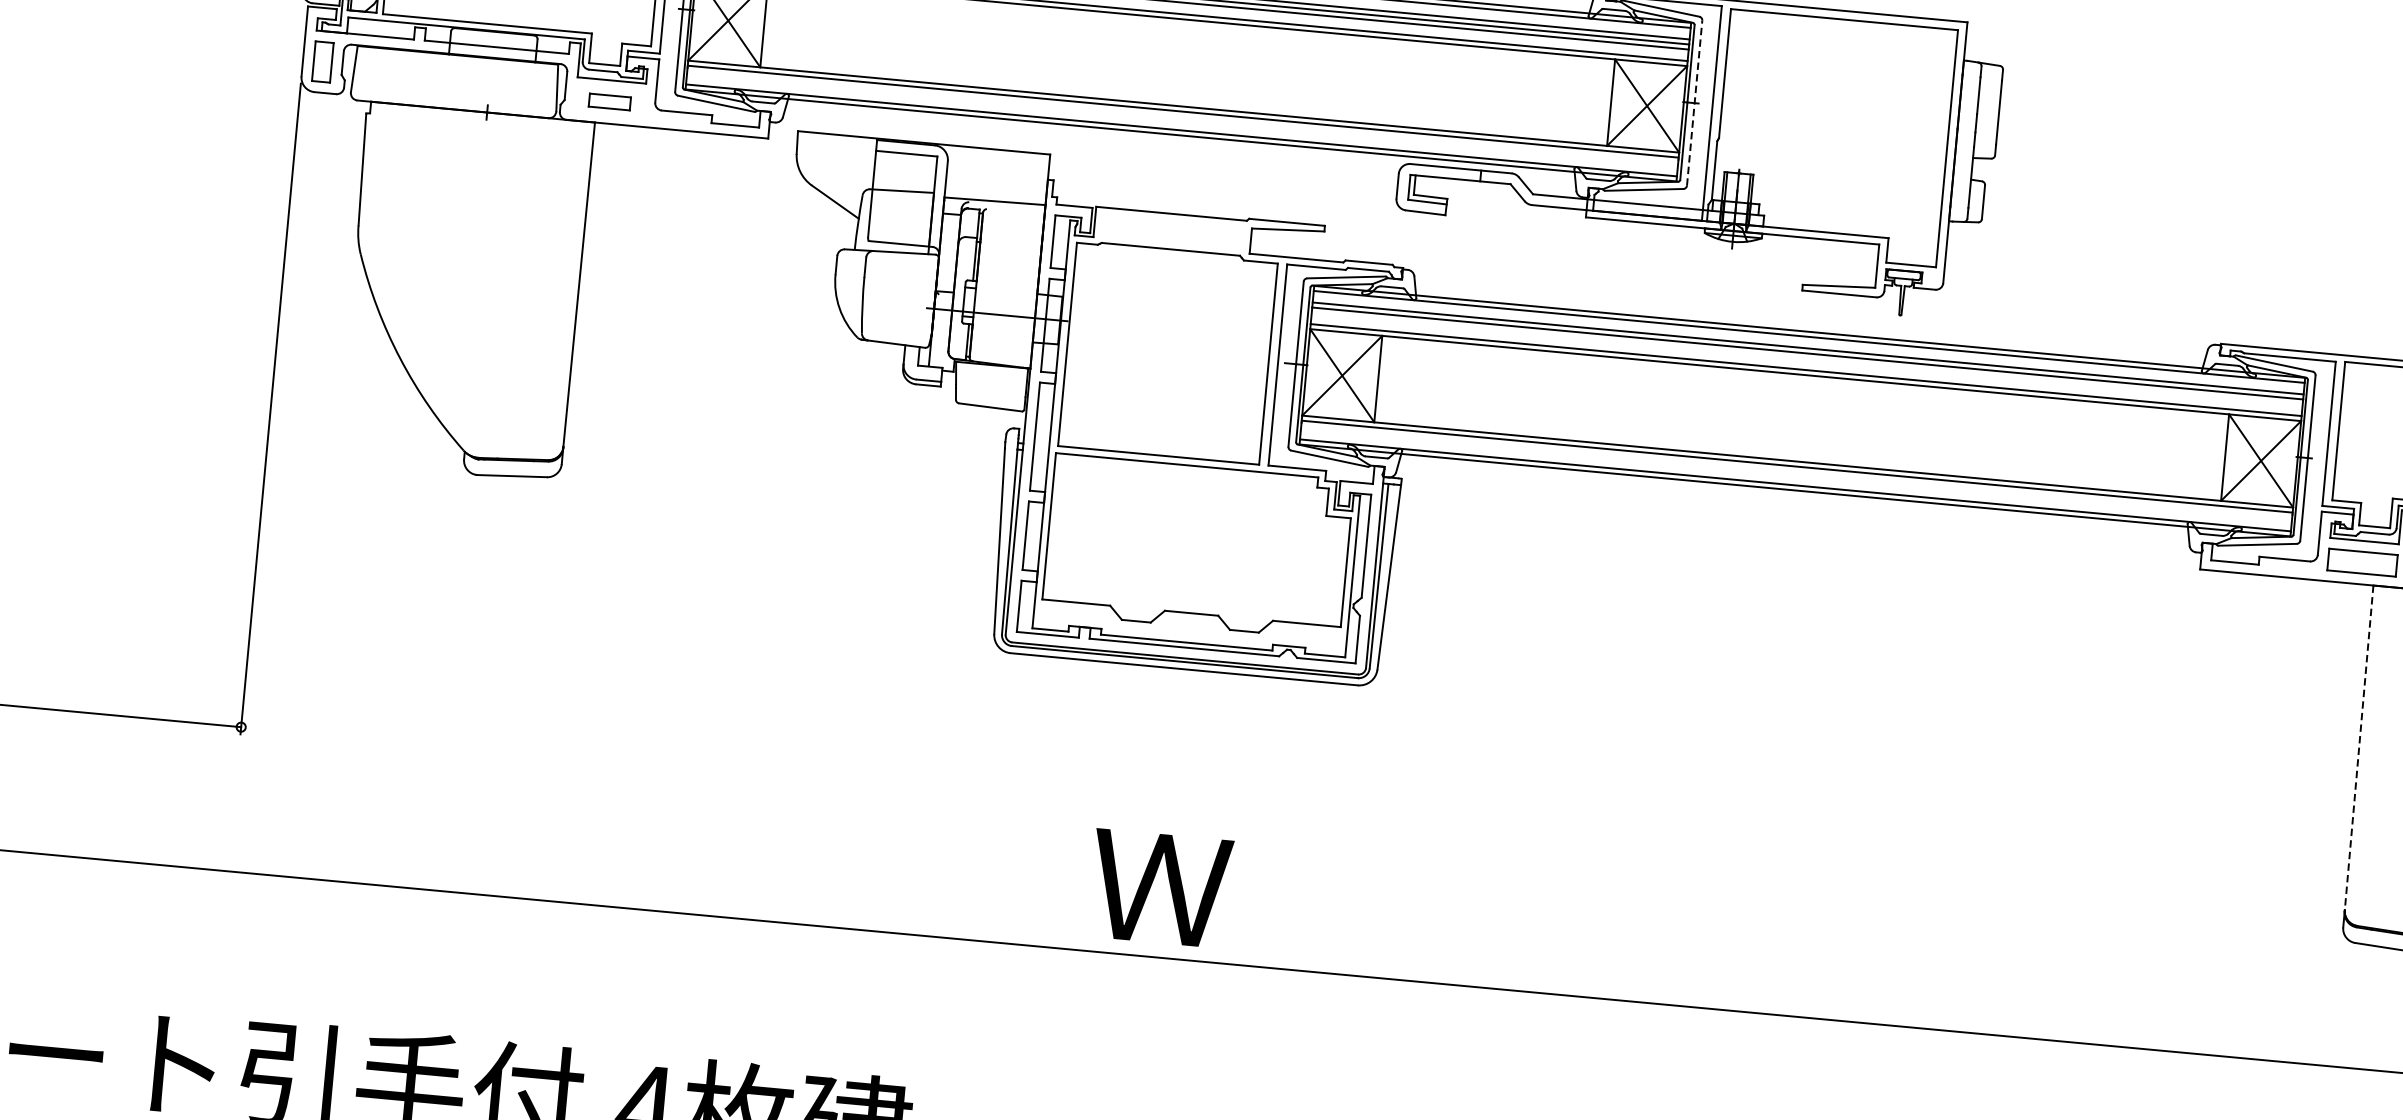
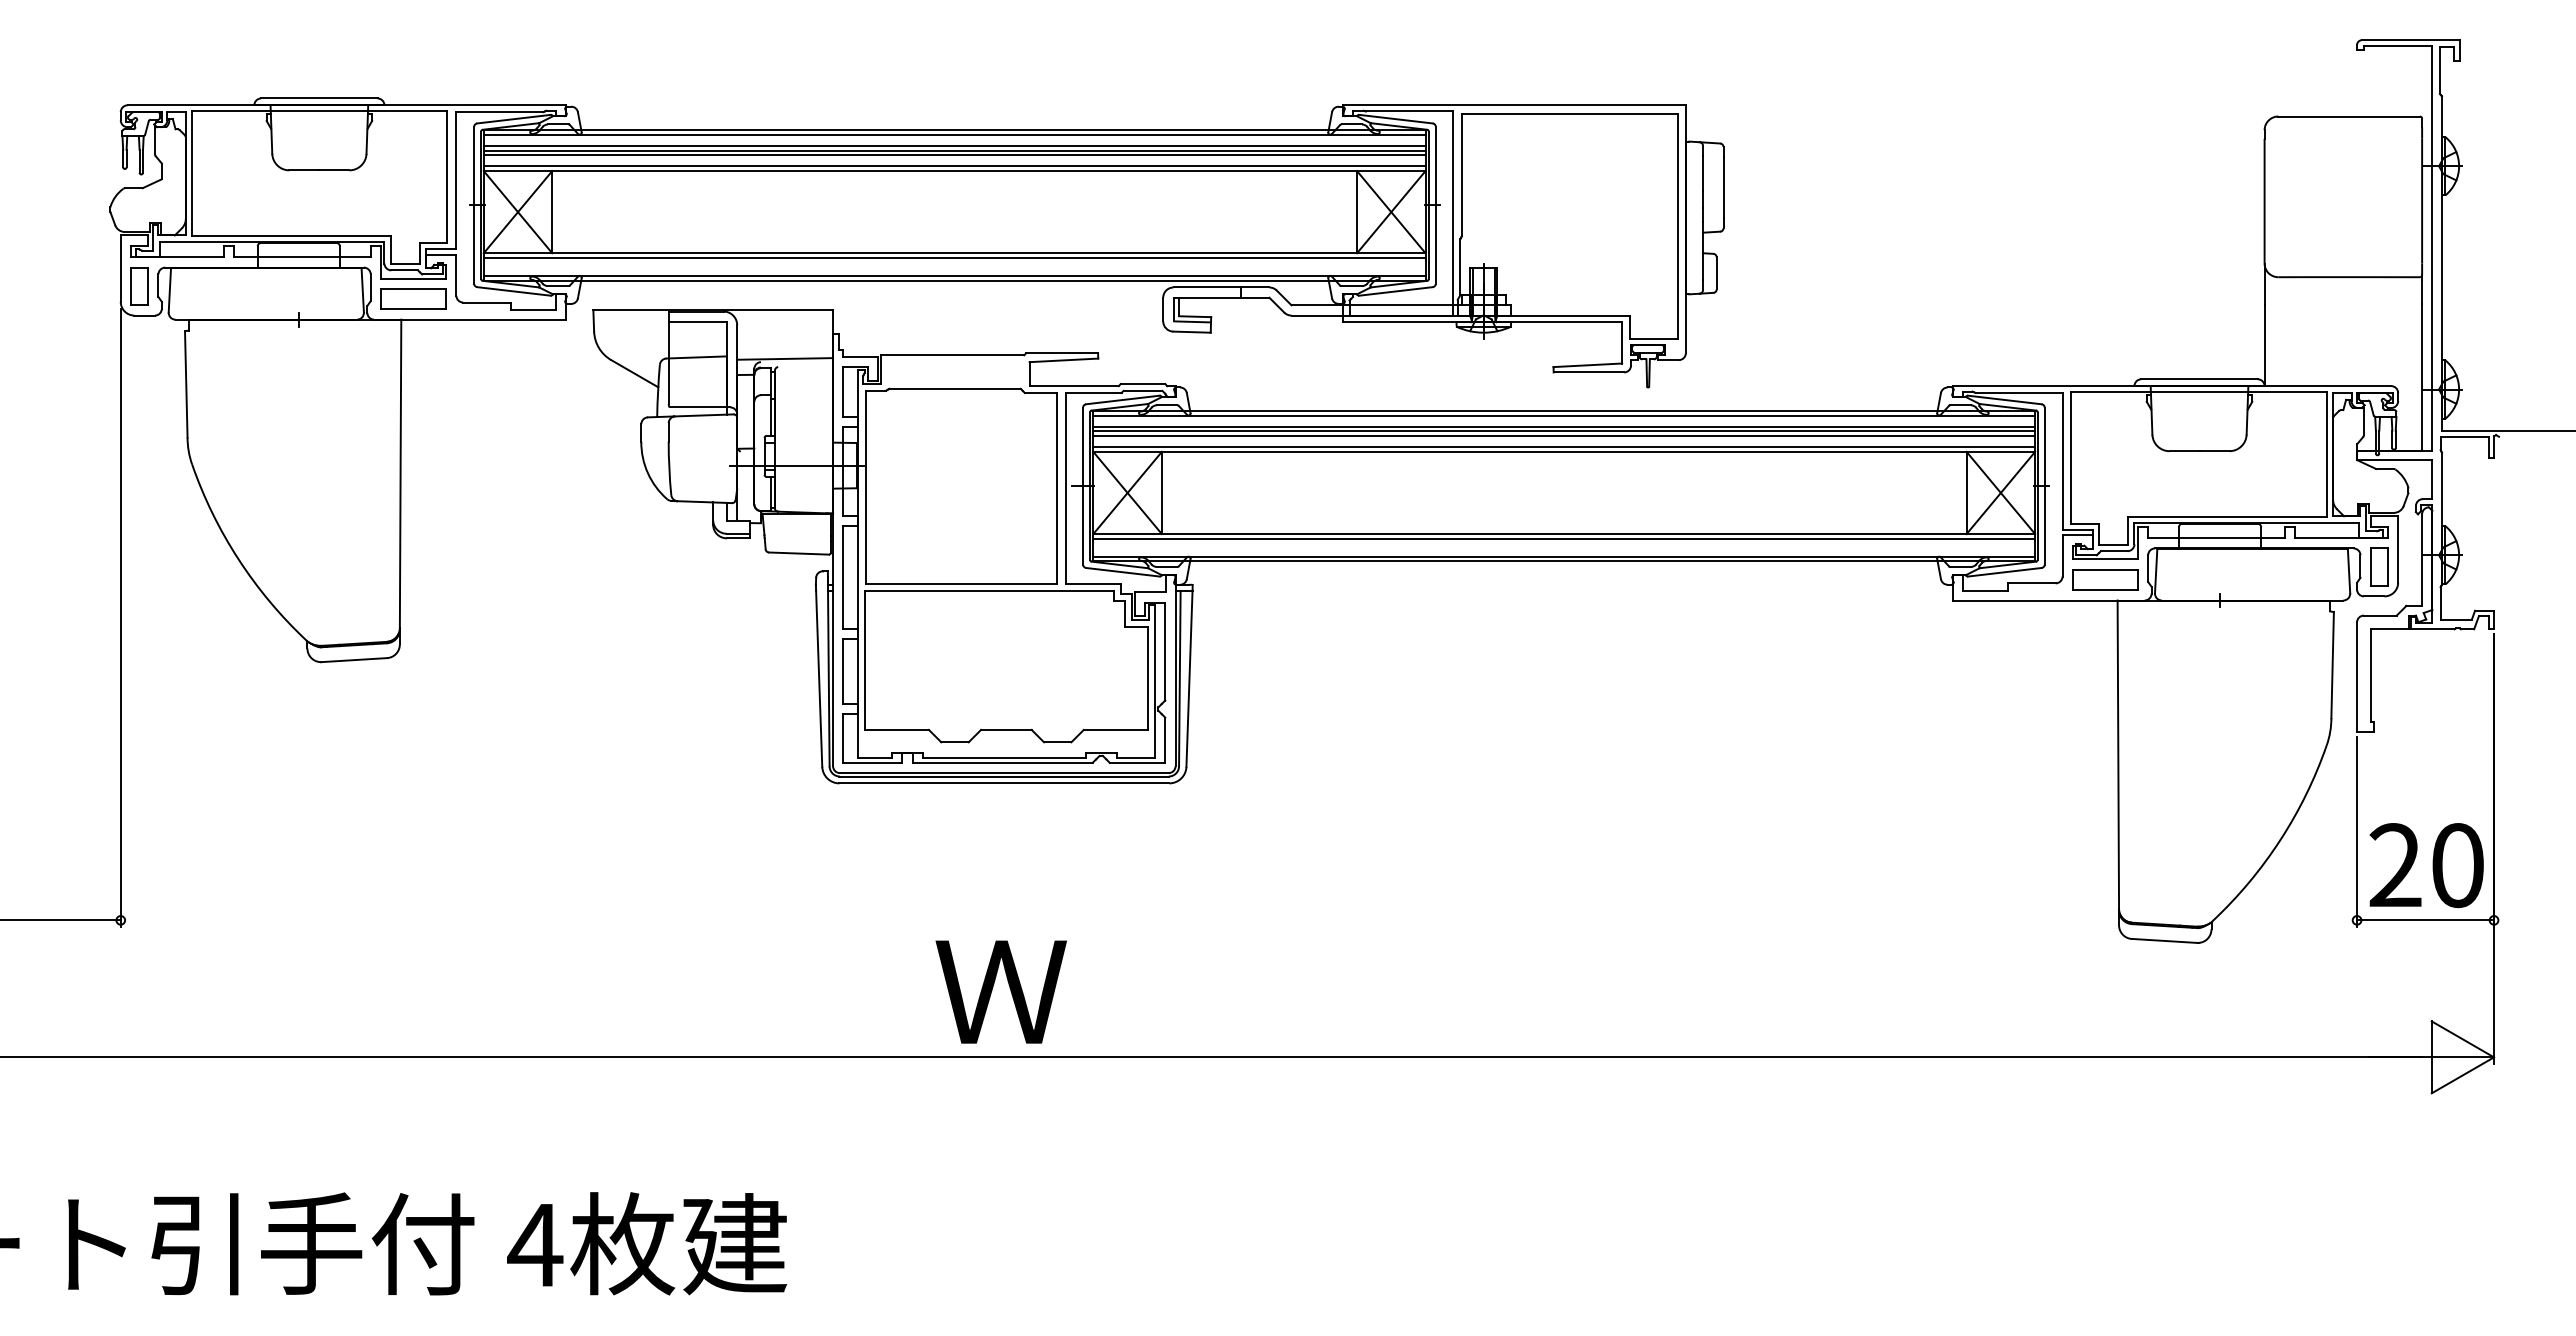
part: (609, 101) -> (413, 298), size x1.67
line: (1694, 102) -> (1435, 204), dashed -> solid
line: (1807, 358) -> (1564, 436), added
line: (2359, 748) -> (2118, 755), dashed -> solid

